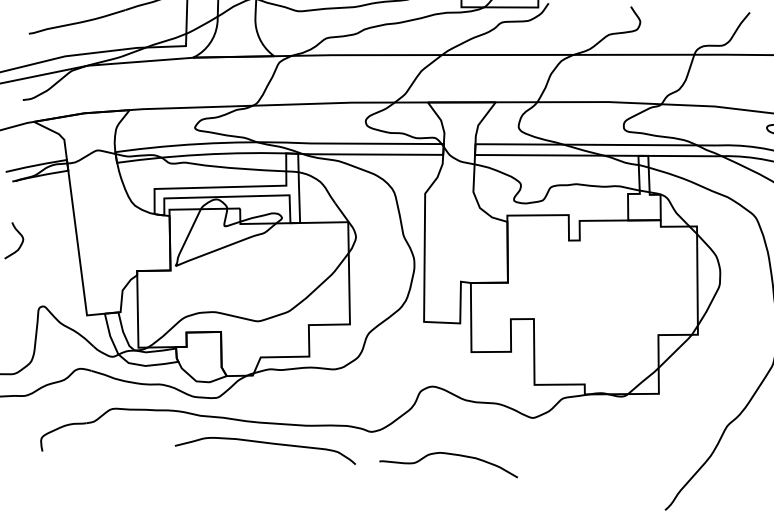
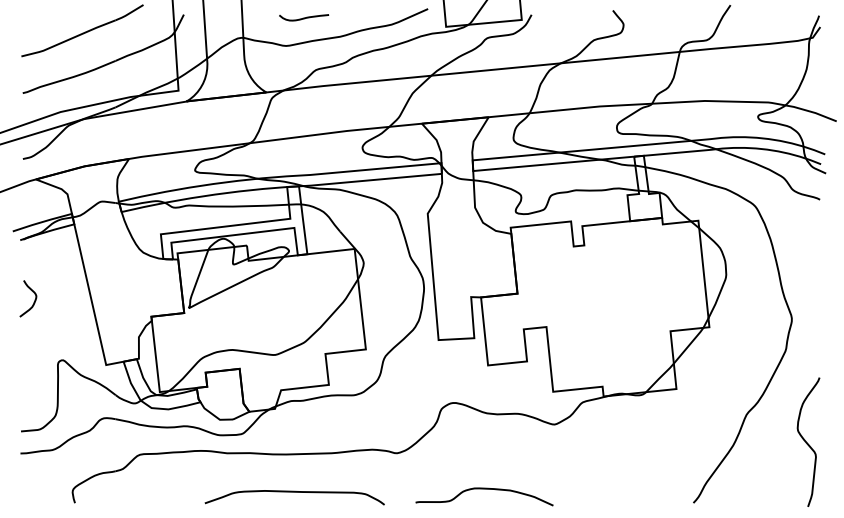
curve: (266, 443) -> (294, 492), moved
curve: (450, 454) -> (484, 489), moved

